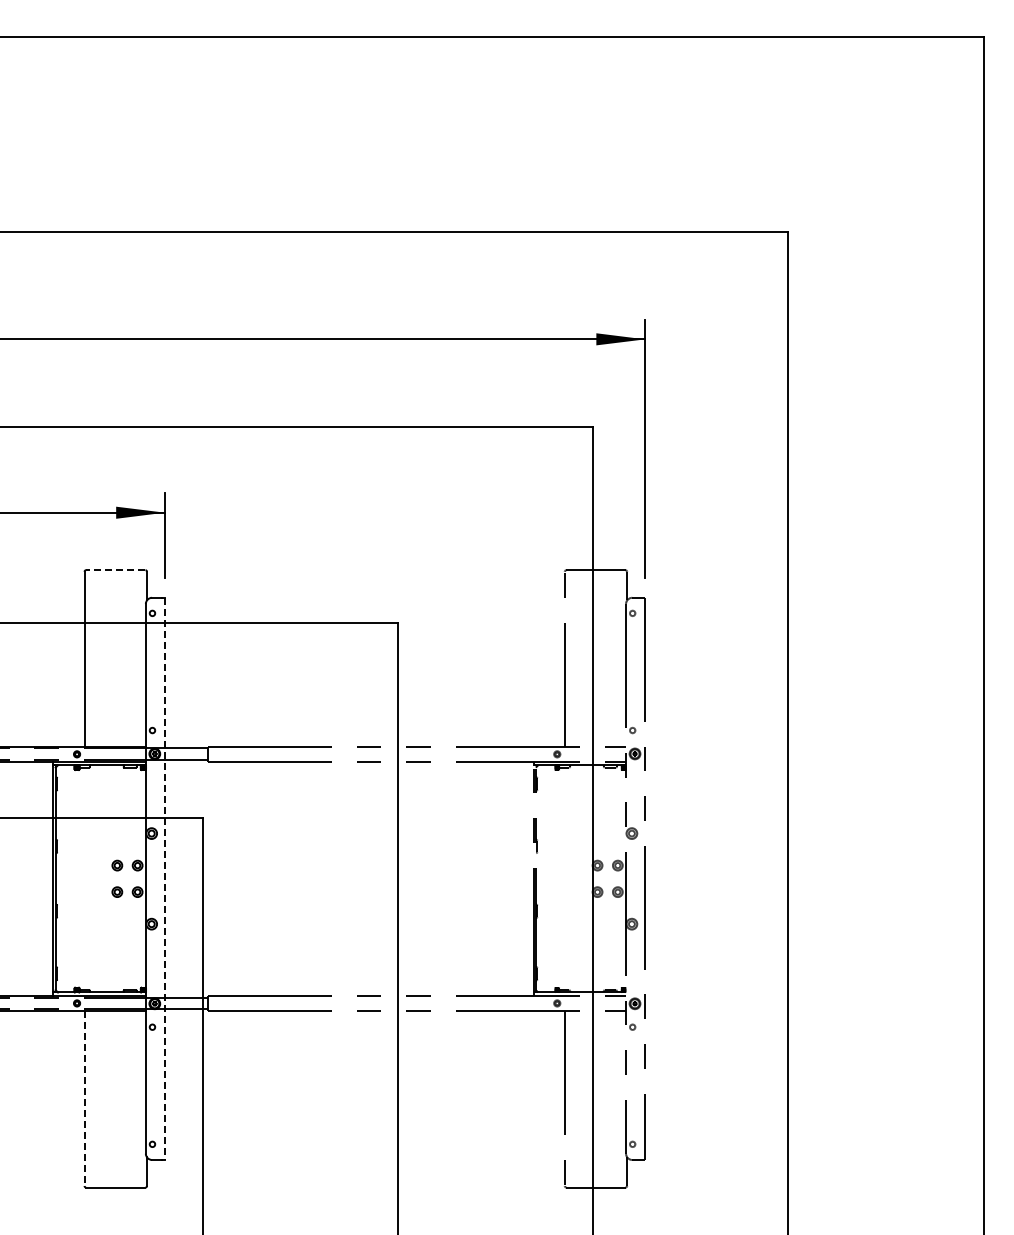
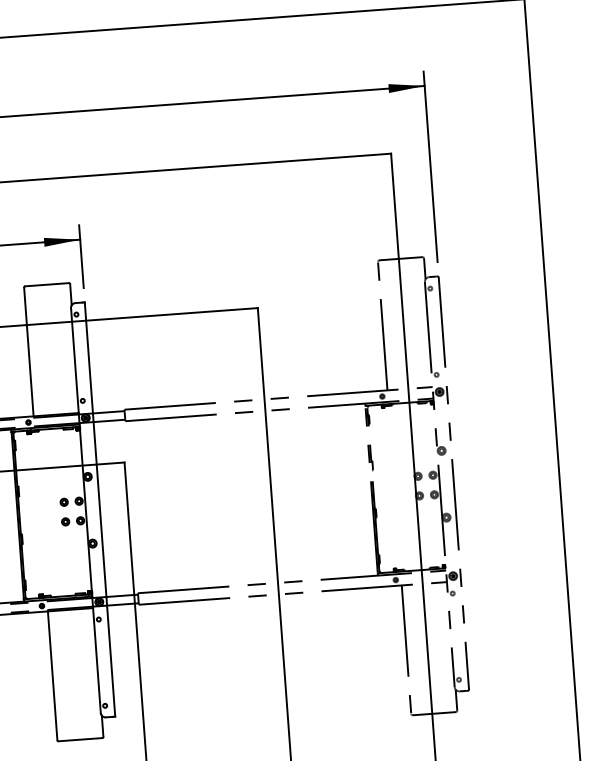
line: (115, 570) -> (46, 284), dashed -> solid
line: (164, 879) -> (99, 510), dashed -> solid
line: (84, 1099) -> (52, 676), dashed -> solid

